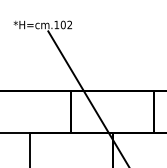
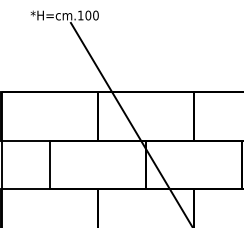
text: (69, 24) -> (95, 15), *H=cm.102 -> *H=cm.100

